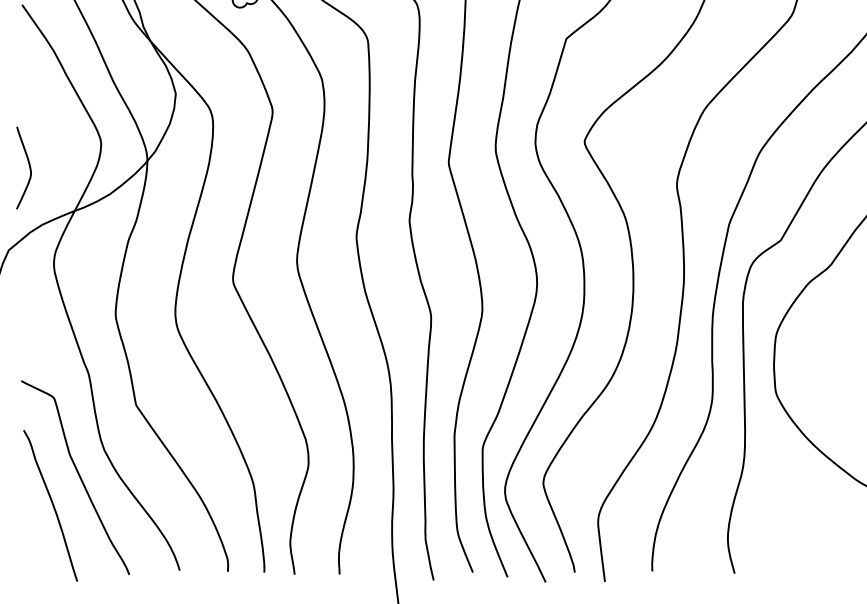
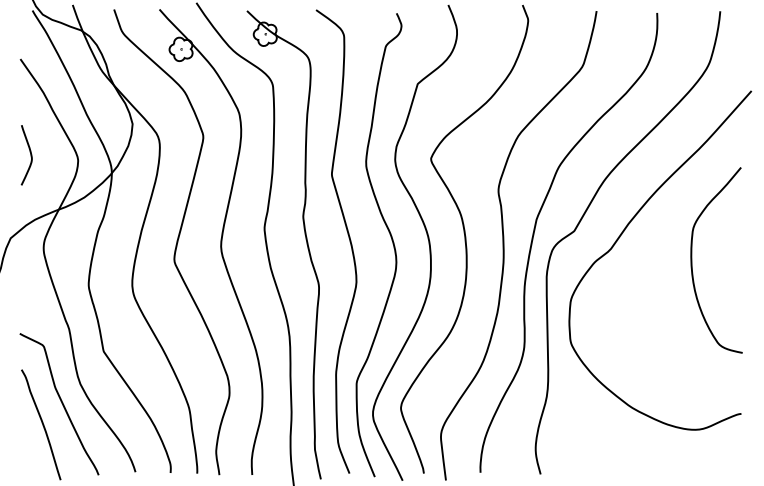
curve: (29, 168) -> (30, 155), moved

